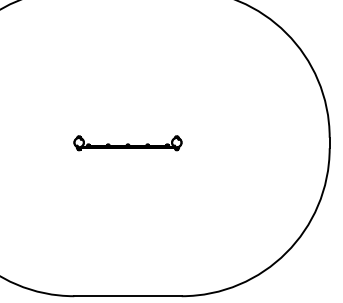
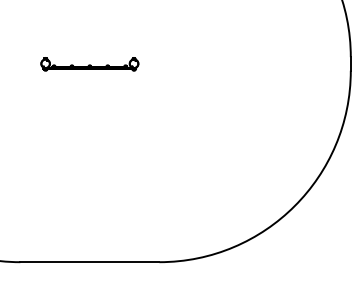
part: (127, 143) -> (89, 64), size x0.7

